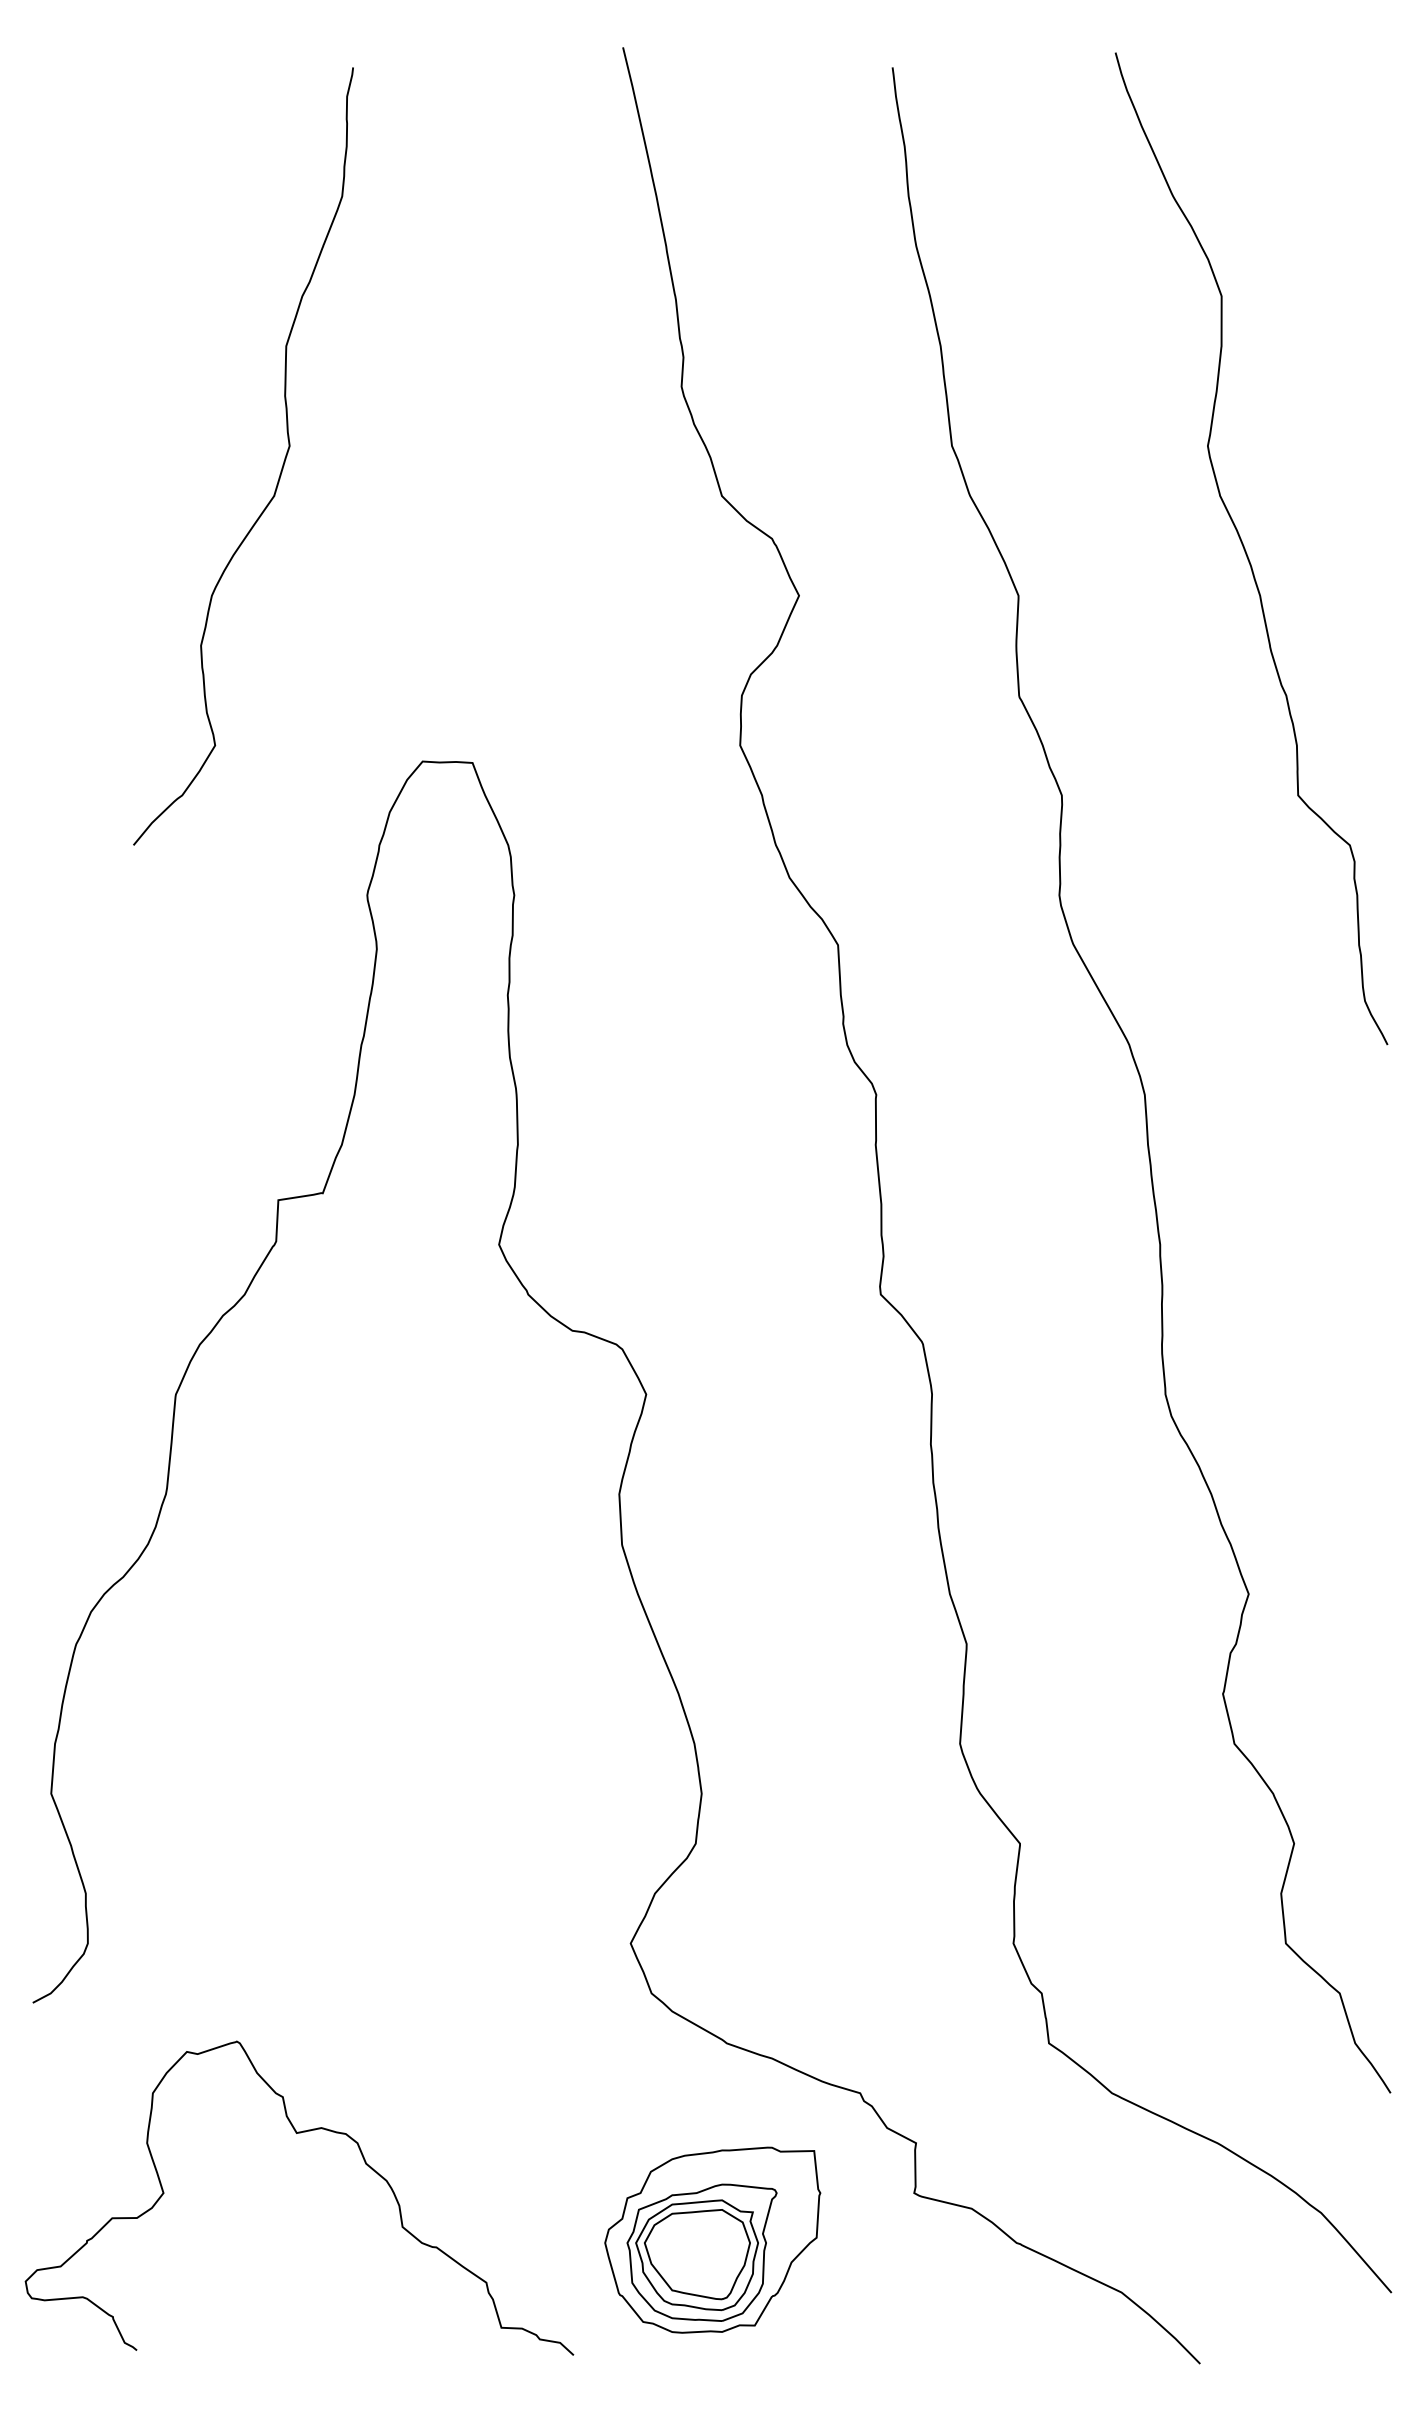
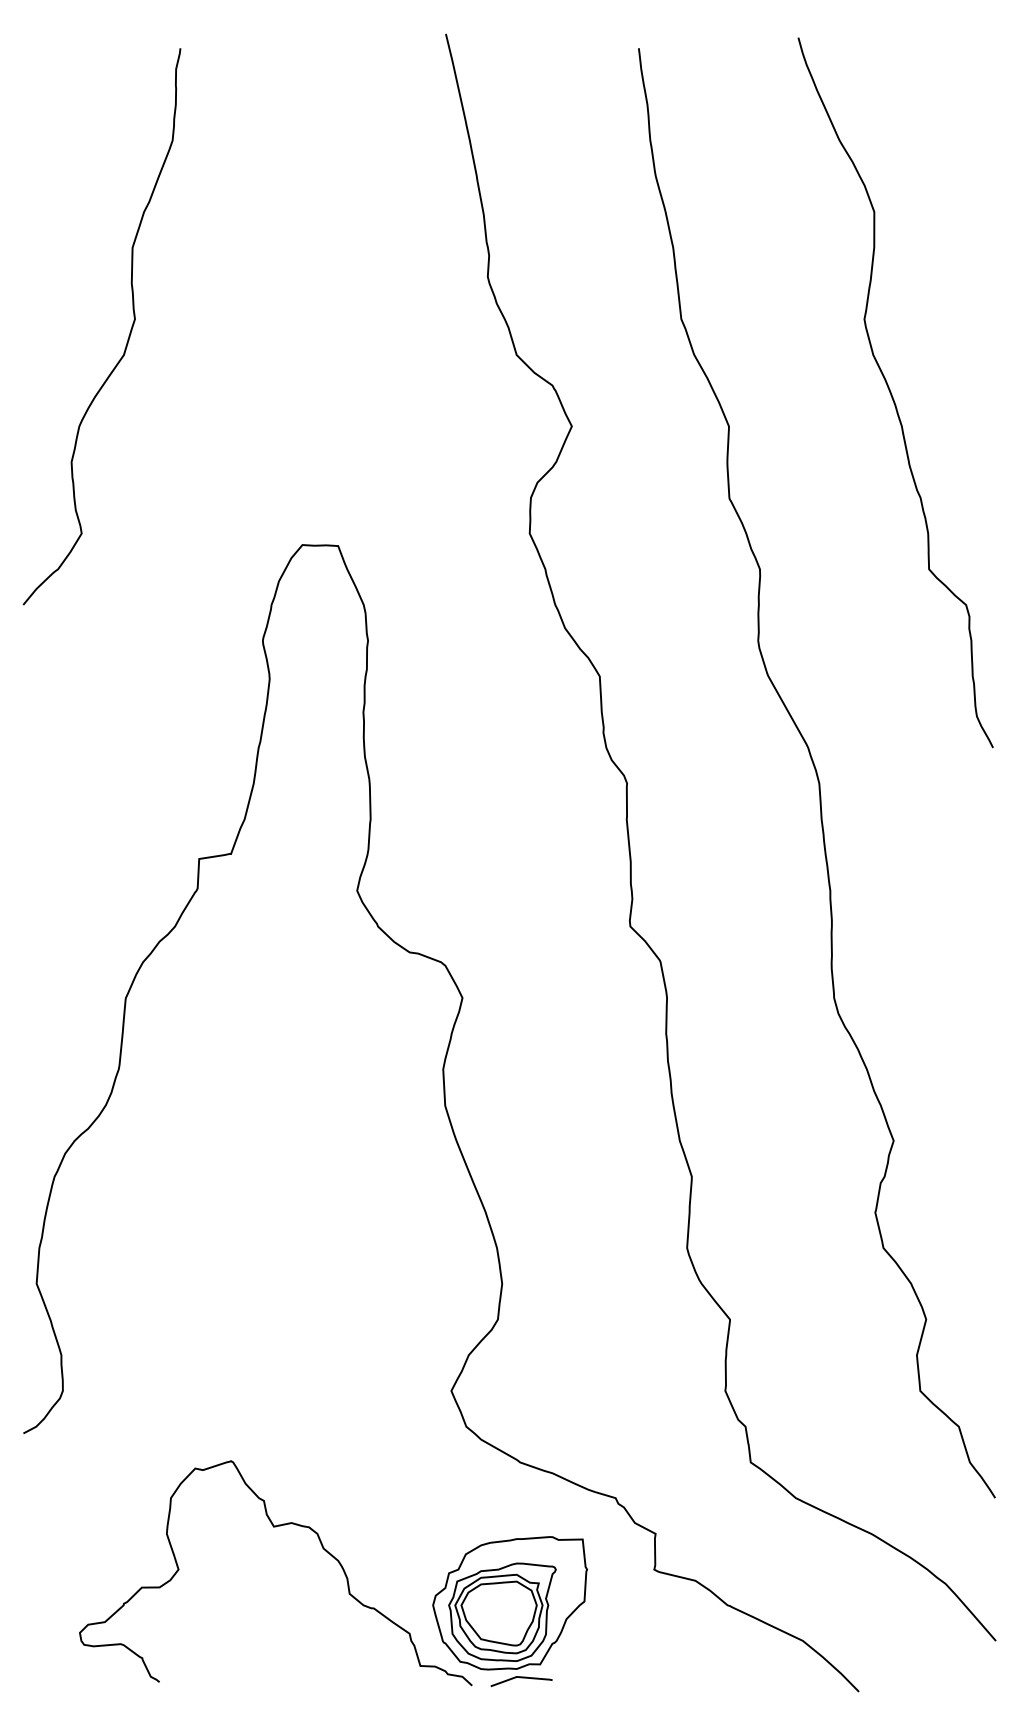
curve: (281, 467) -> (129, 334), moved
curve: (299, 2133) -> (275, 1526), moved
line: (728, 2344) -> (521, 1677), added

